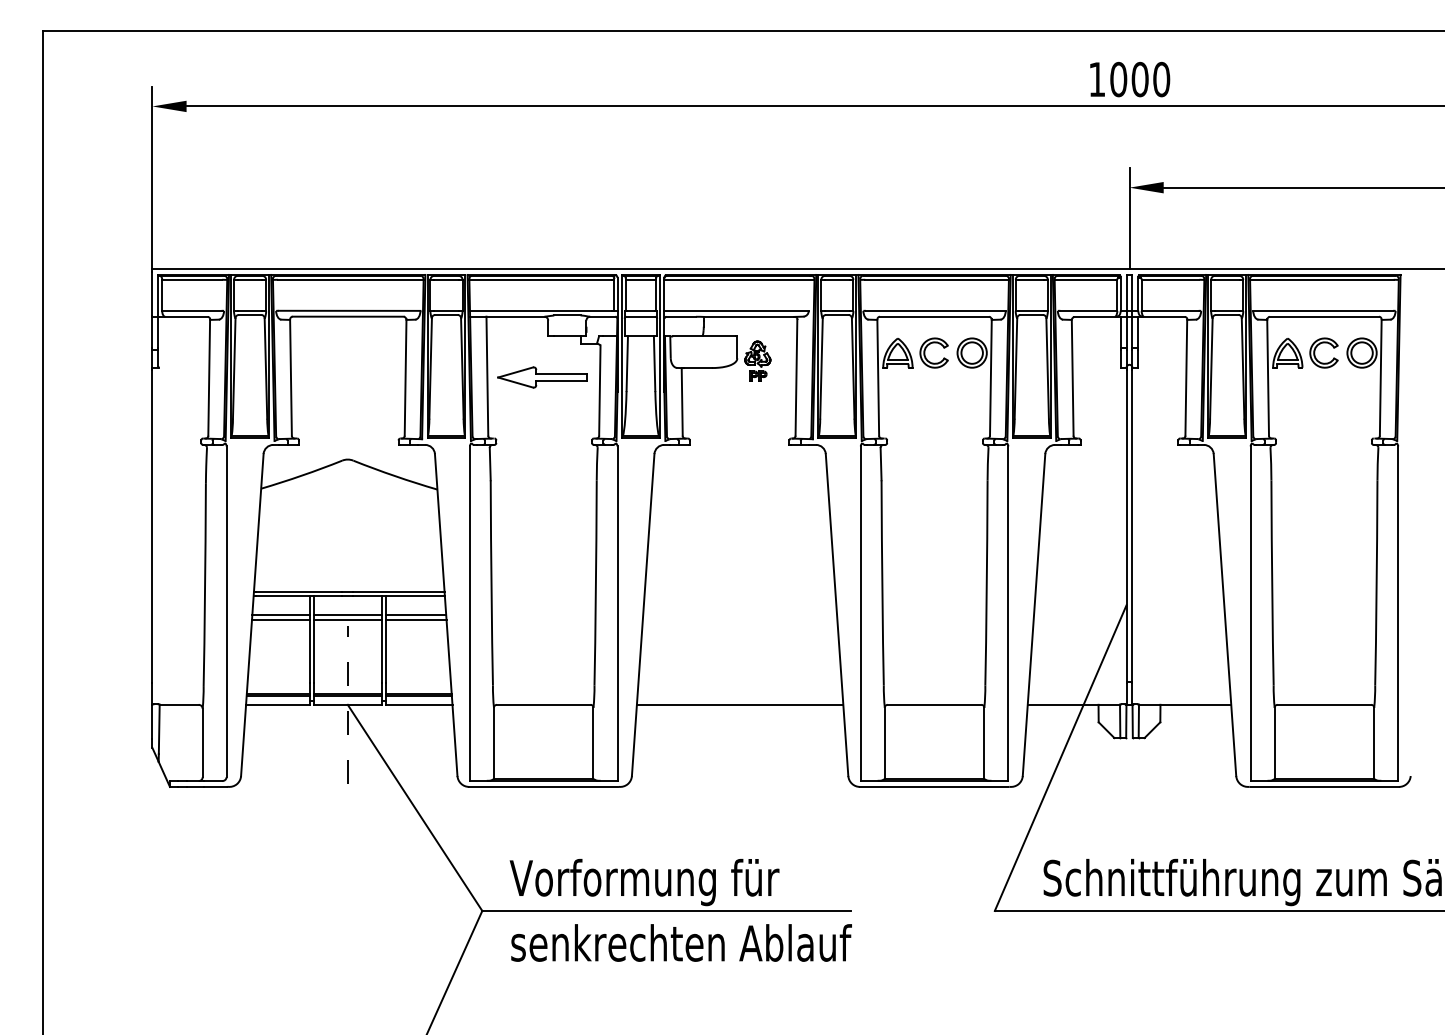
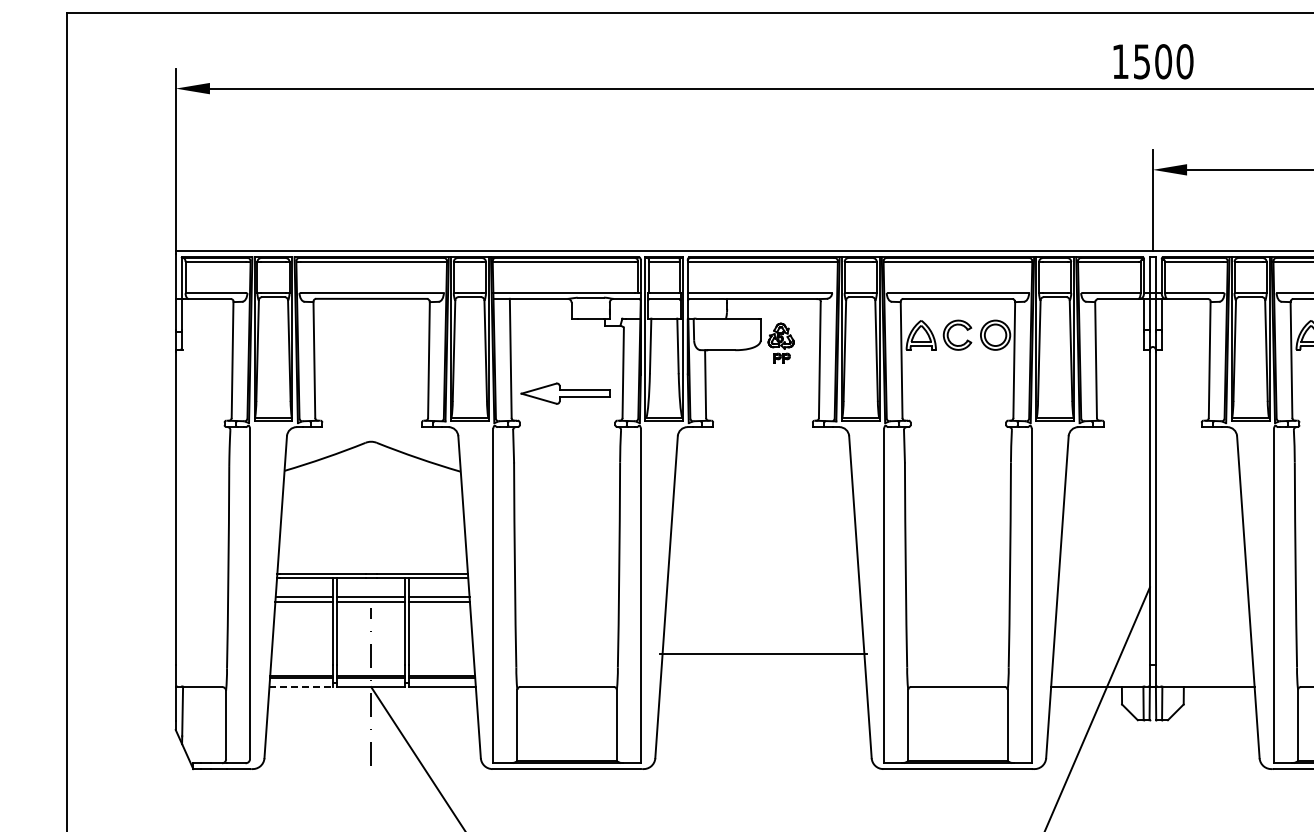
text: (1118, 79) -> (1141, 61), 1000 -> 1500
part: (542, 377) -> (565, 393), moved
line: (277, 704) -> (300, 686), solid -> dashed
line: (739, 704) -> (762, 653), moved

